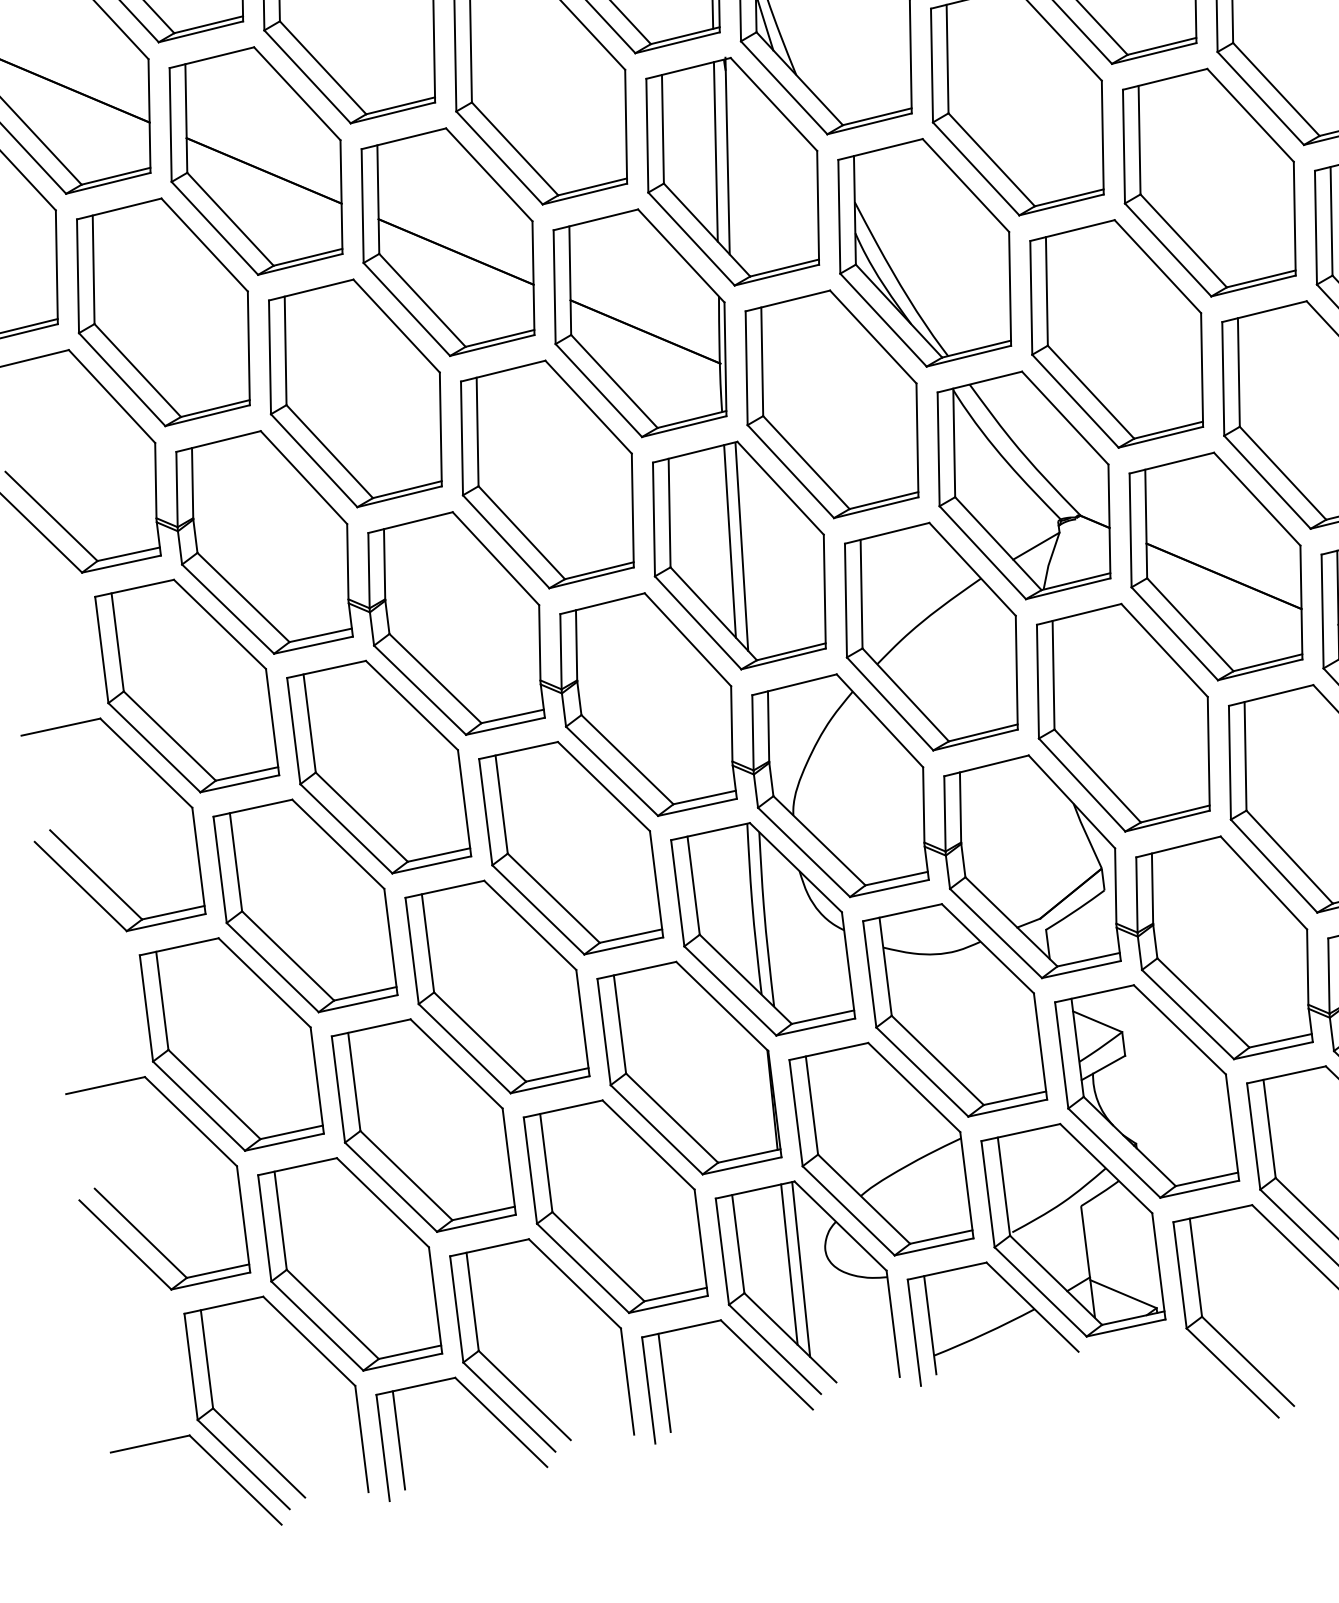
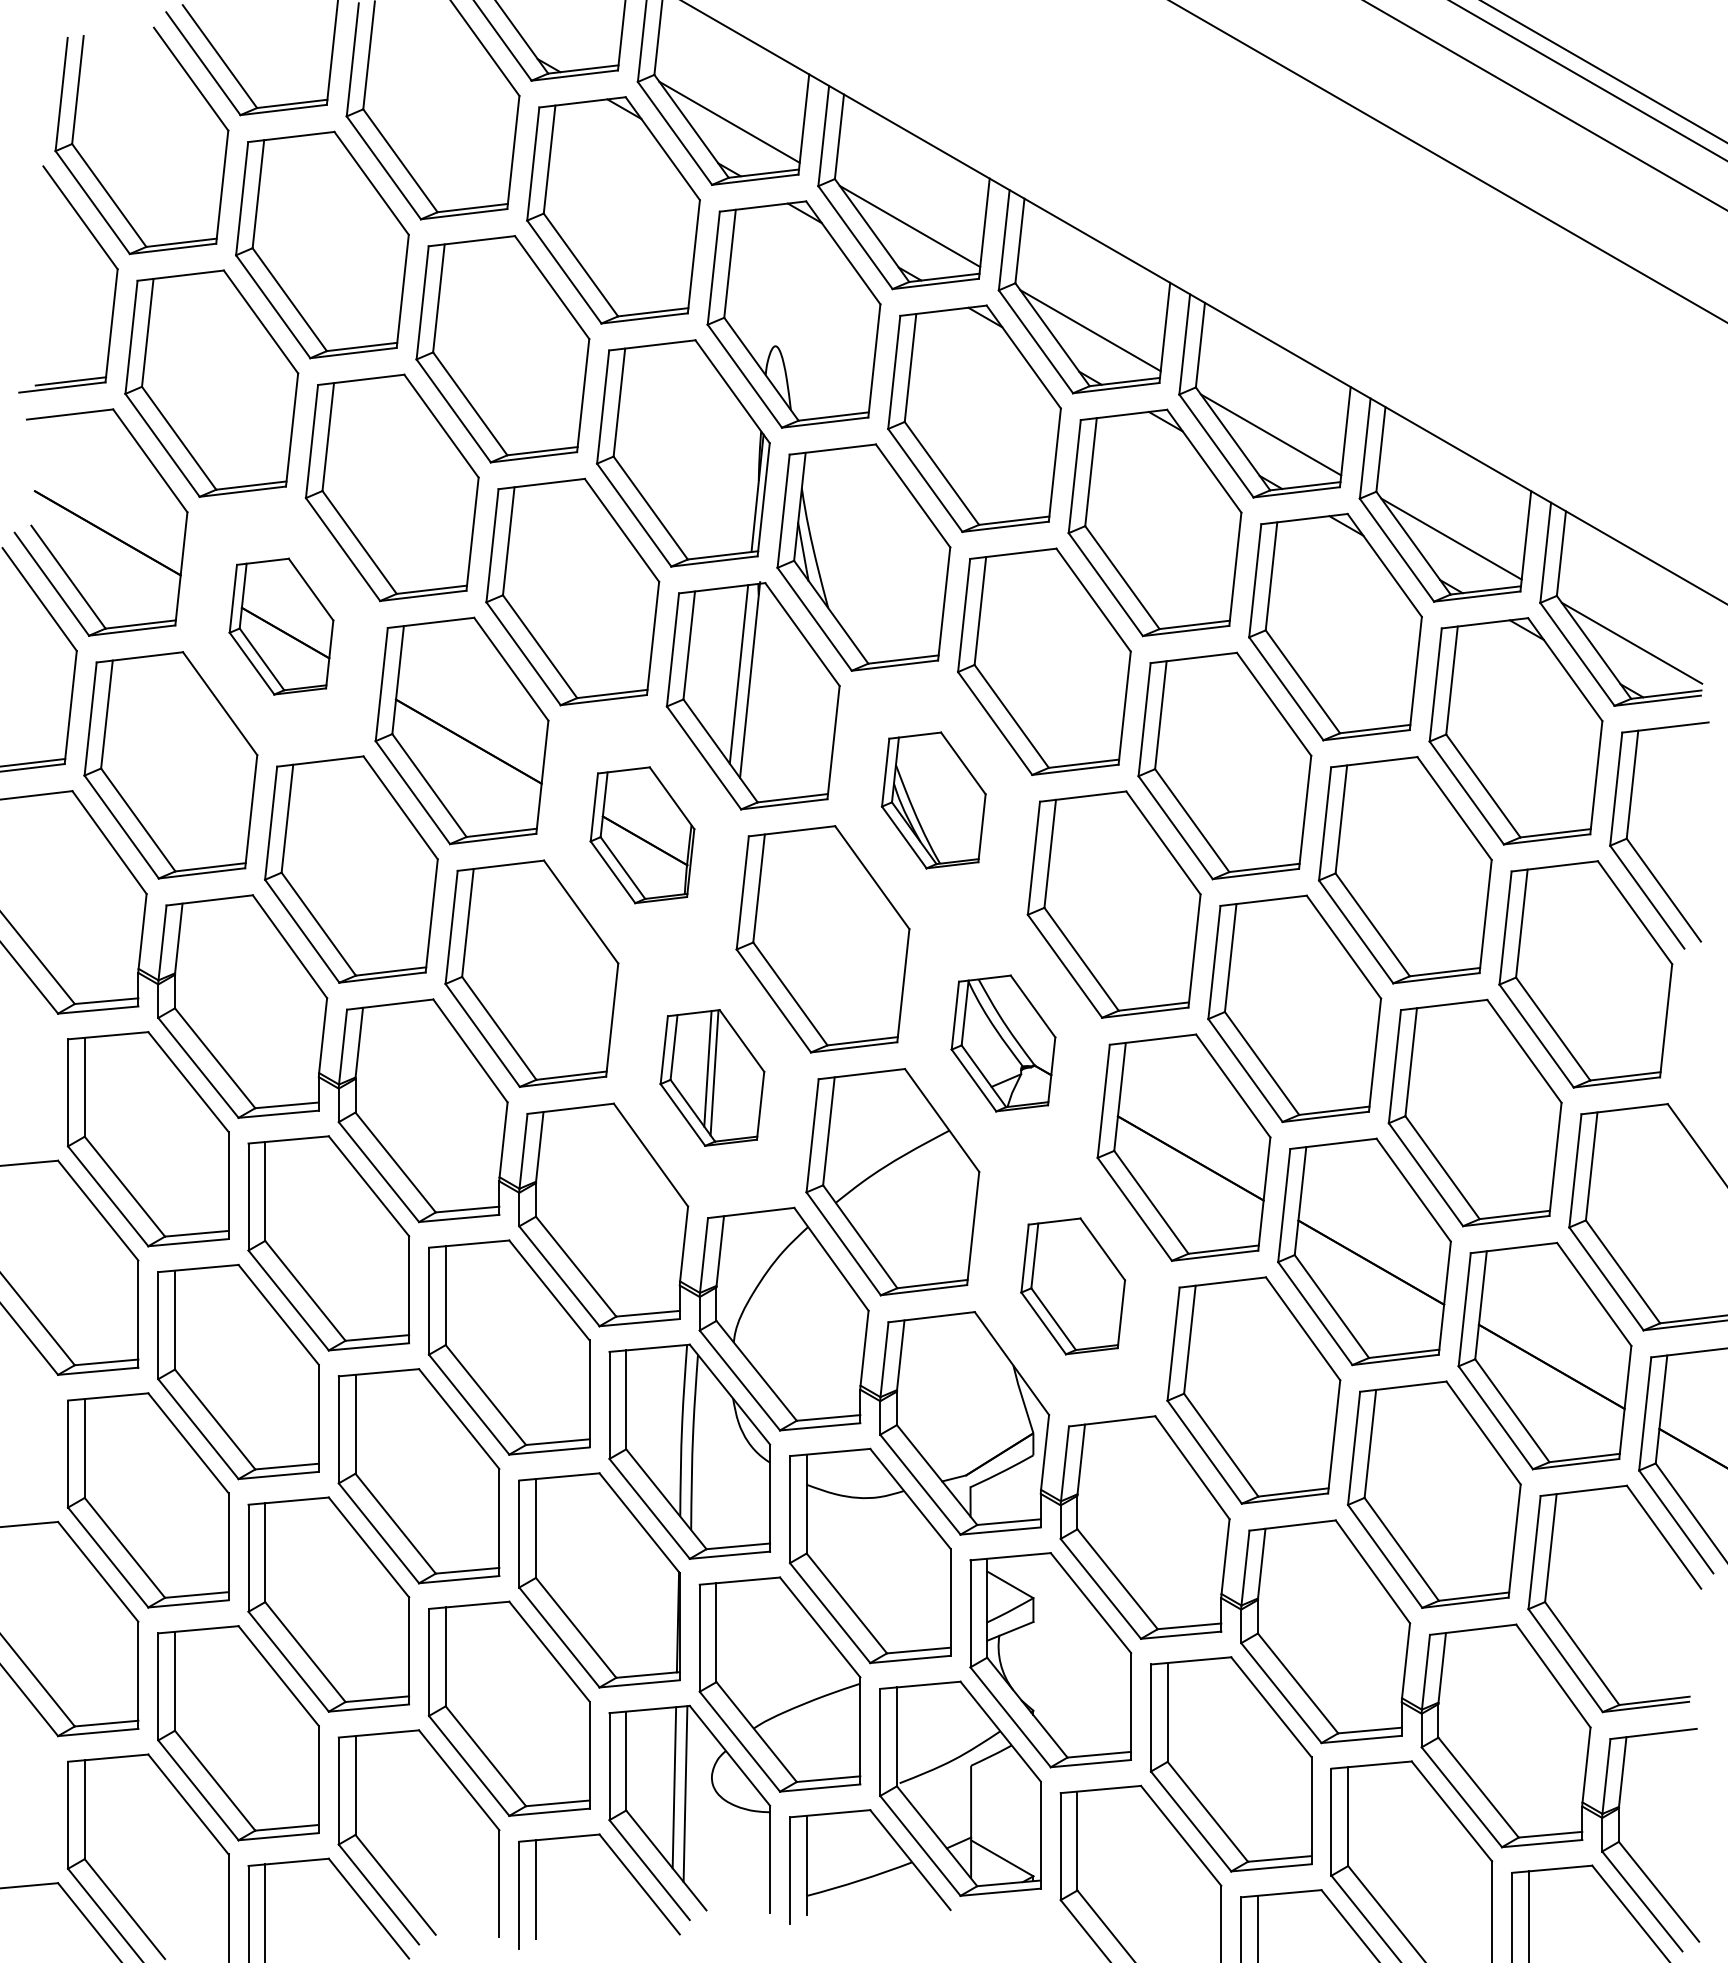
part: (255, 160) -> (281, 626), size x0.6
part: (924, 252) -> (933, 800), size x0.6
part: (640, 323) -> (642, 835), size x0.6
part: (1023, 485) -> (1003, 1043), size x0.6
part: (739, 555) -> (712, 1077), size x0.6
part: (1122, 718) -> (1072, 1286), size x0.6

